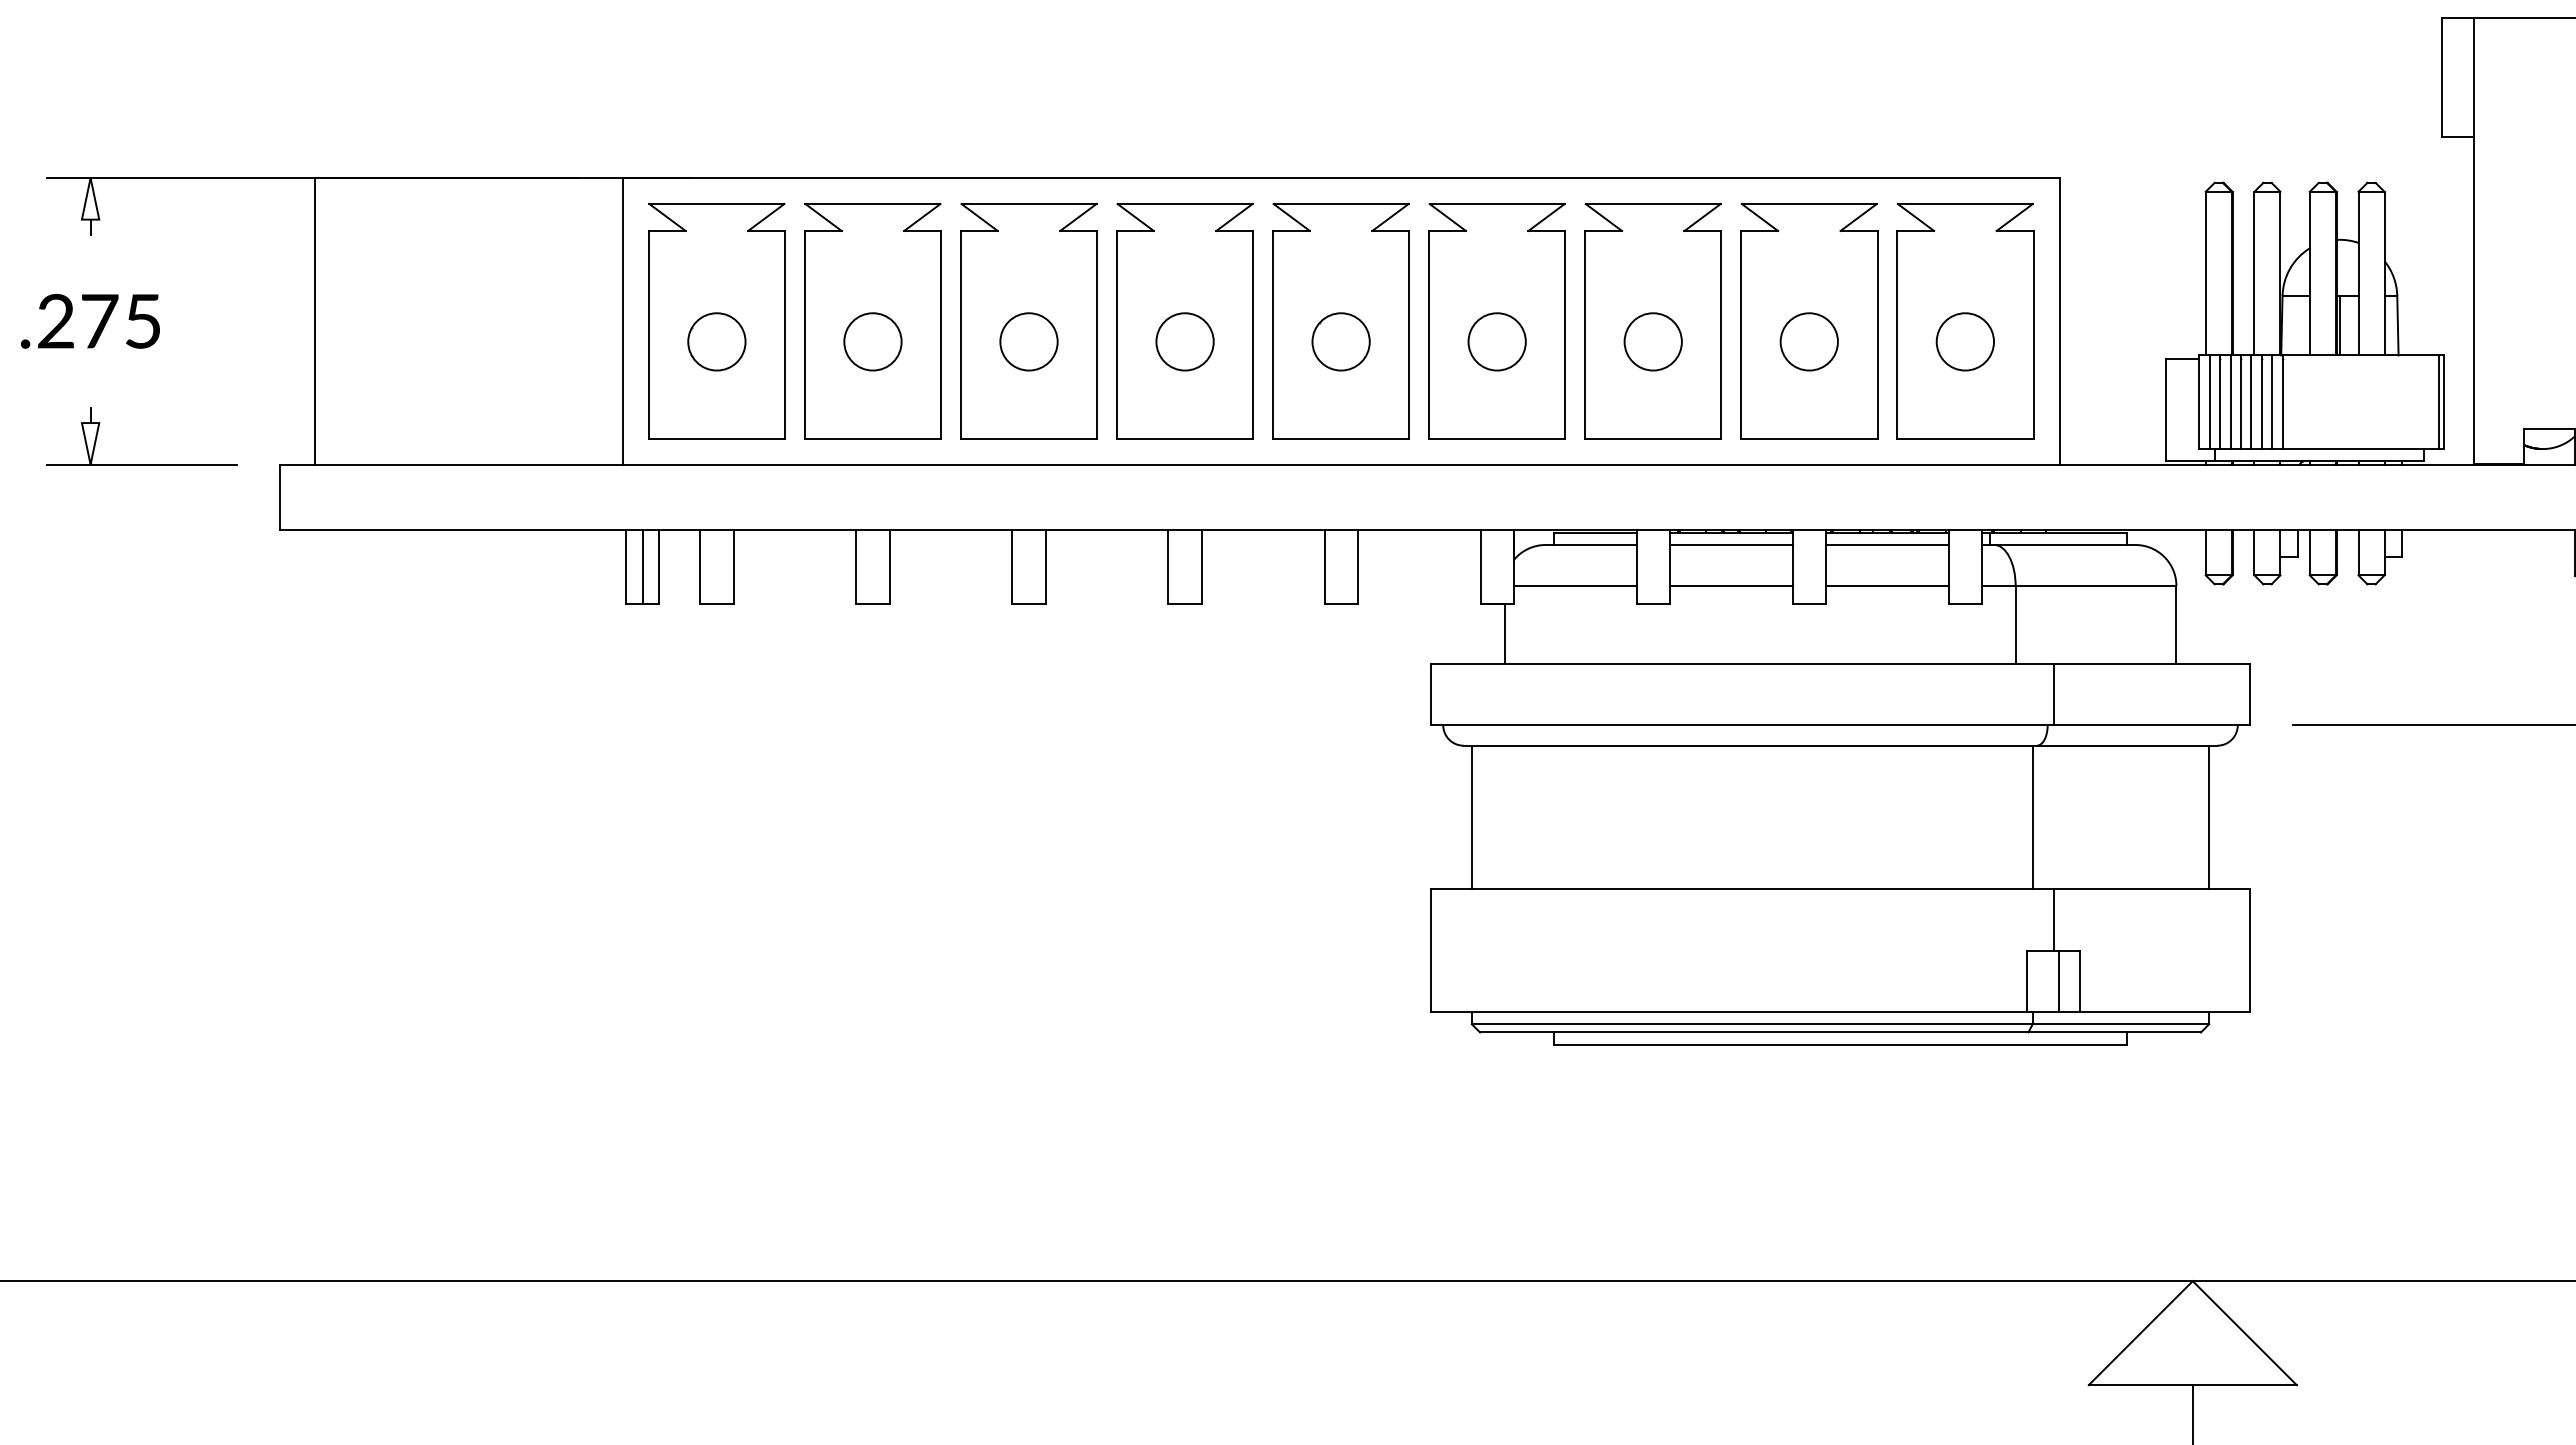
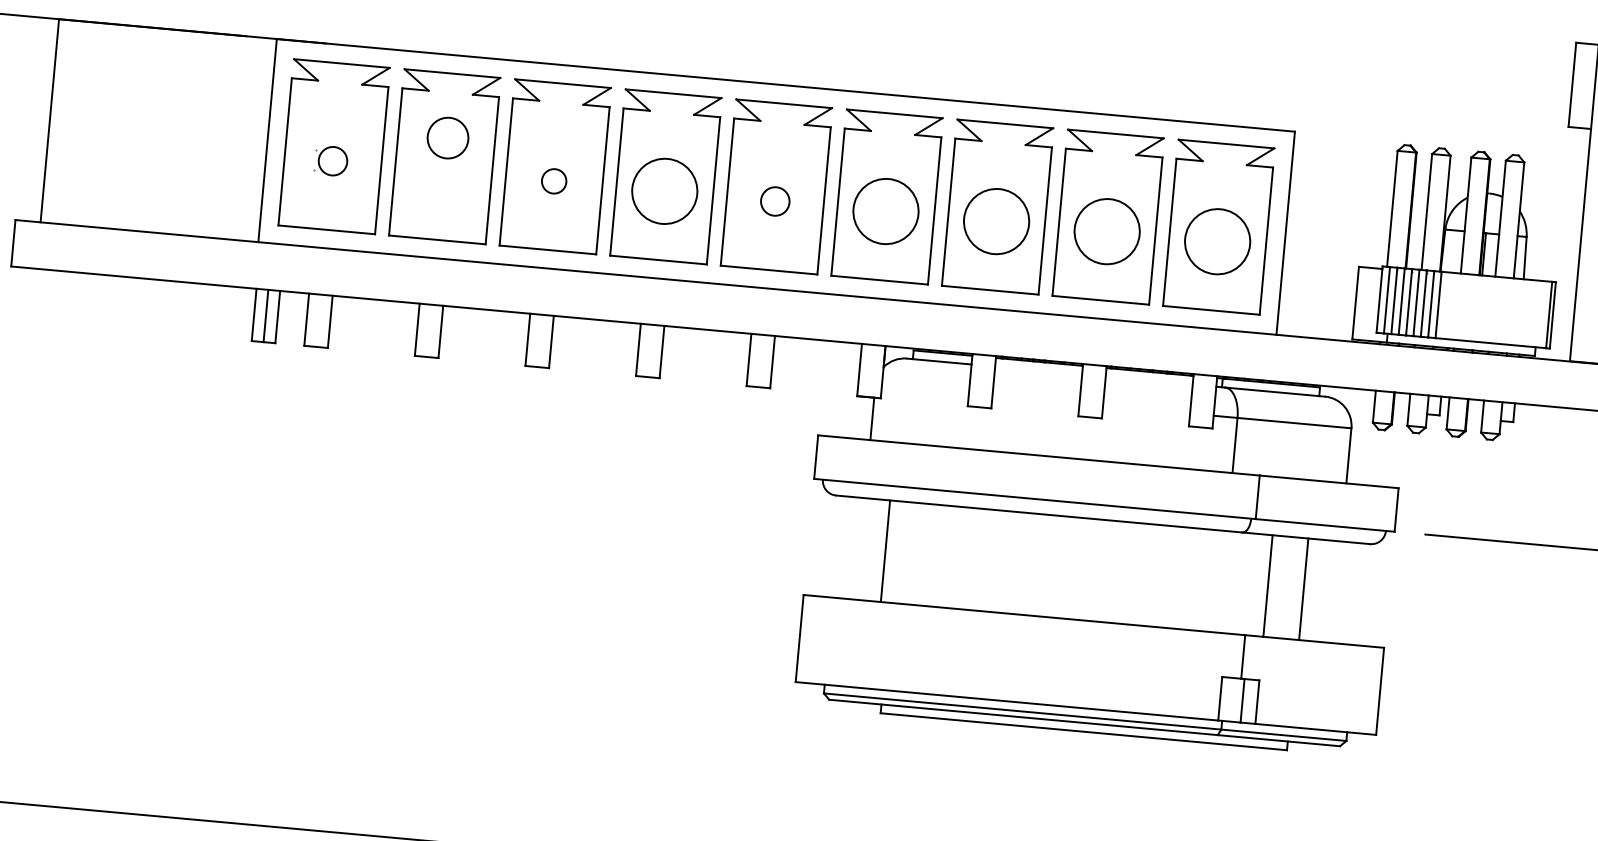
circle: (716, 341) -> (332, 160), size x0.7
circle: (872, 341) -> (447, 137), moved
circle: (1028, 341) -> (553, 181), size x0.6
circle: (1184, 341) -> (664, 191), size x1.6
circle: (1340, 341) -> (774, 201), size x0.7
circle: (1496, 341) -> (885, 211), size x1.6
circle: (1652, 341) -> (995, 221), size x1.6
circle: (1808, 341) -> (1106, 231), size x1.6
circle: (1965, 341) -> (1217, 241), size x1.6
line: (1730, 545) -> (1038, 370), removed
line: (1886, 545) -> (1148, 380), removed
line: (1574, 585) -> (924, 389), removed
line: (1730, 585) -> (1035, 399), removed
line: (1886, 585) -> (1146, 409), removed
line: (1471, 817) -> (885, 551), moved
line: (2032, 817) -> (1267, 586), moved
line: (2209, 817) -> (1303, 589), moved

